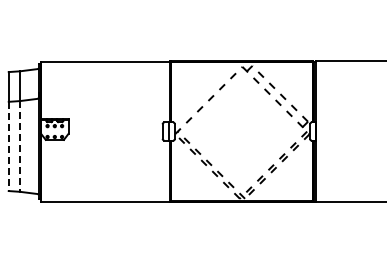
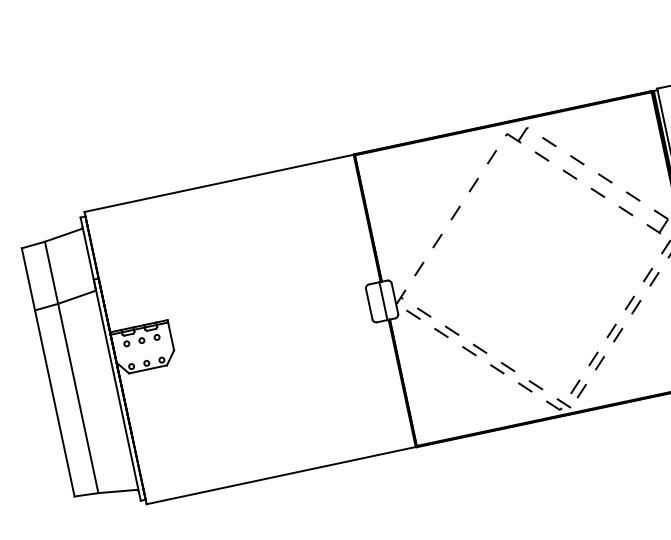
line: (8, 146) -> (54, 403), dashed -> solid
line: (20, 146) -> (79, 398), dashed -> solid

